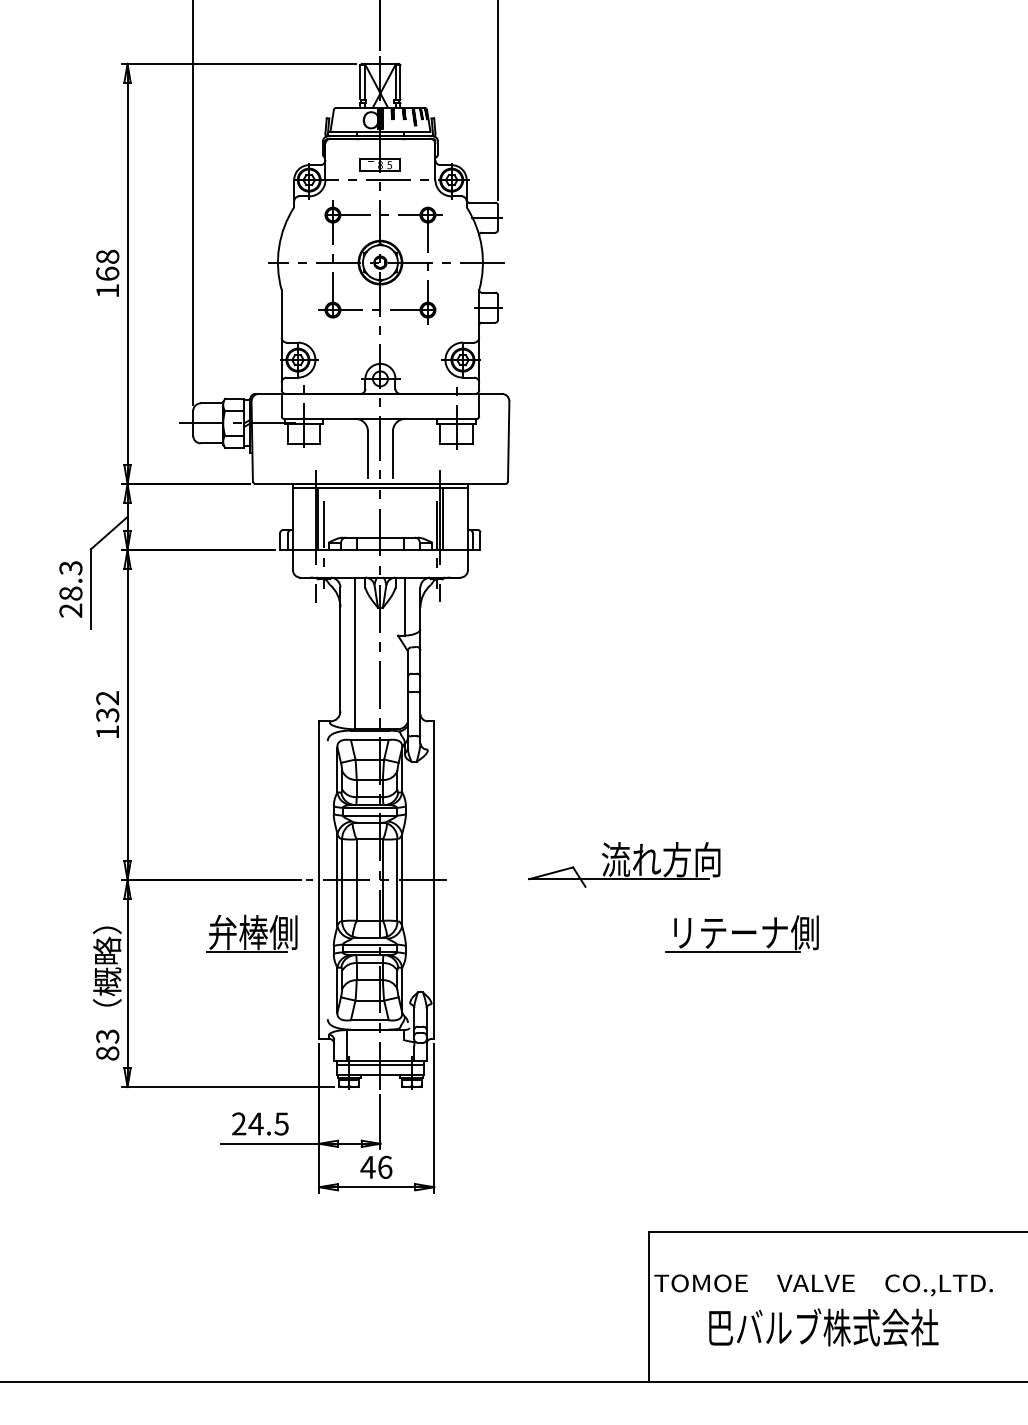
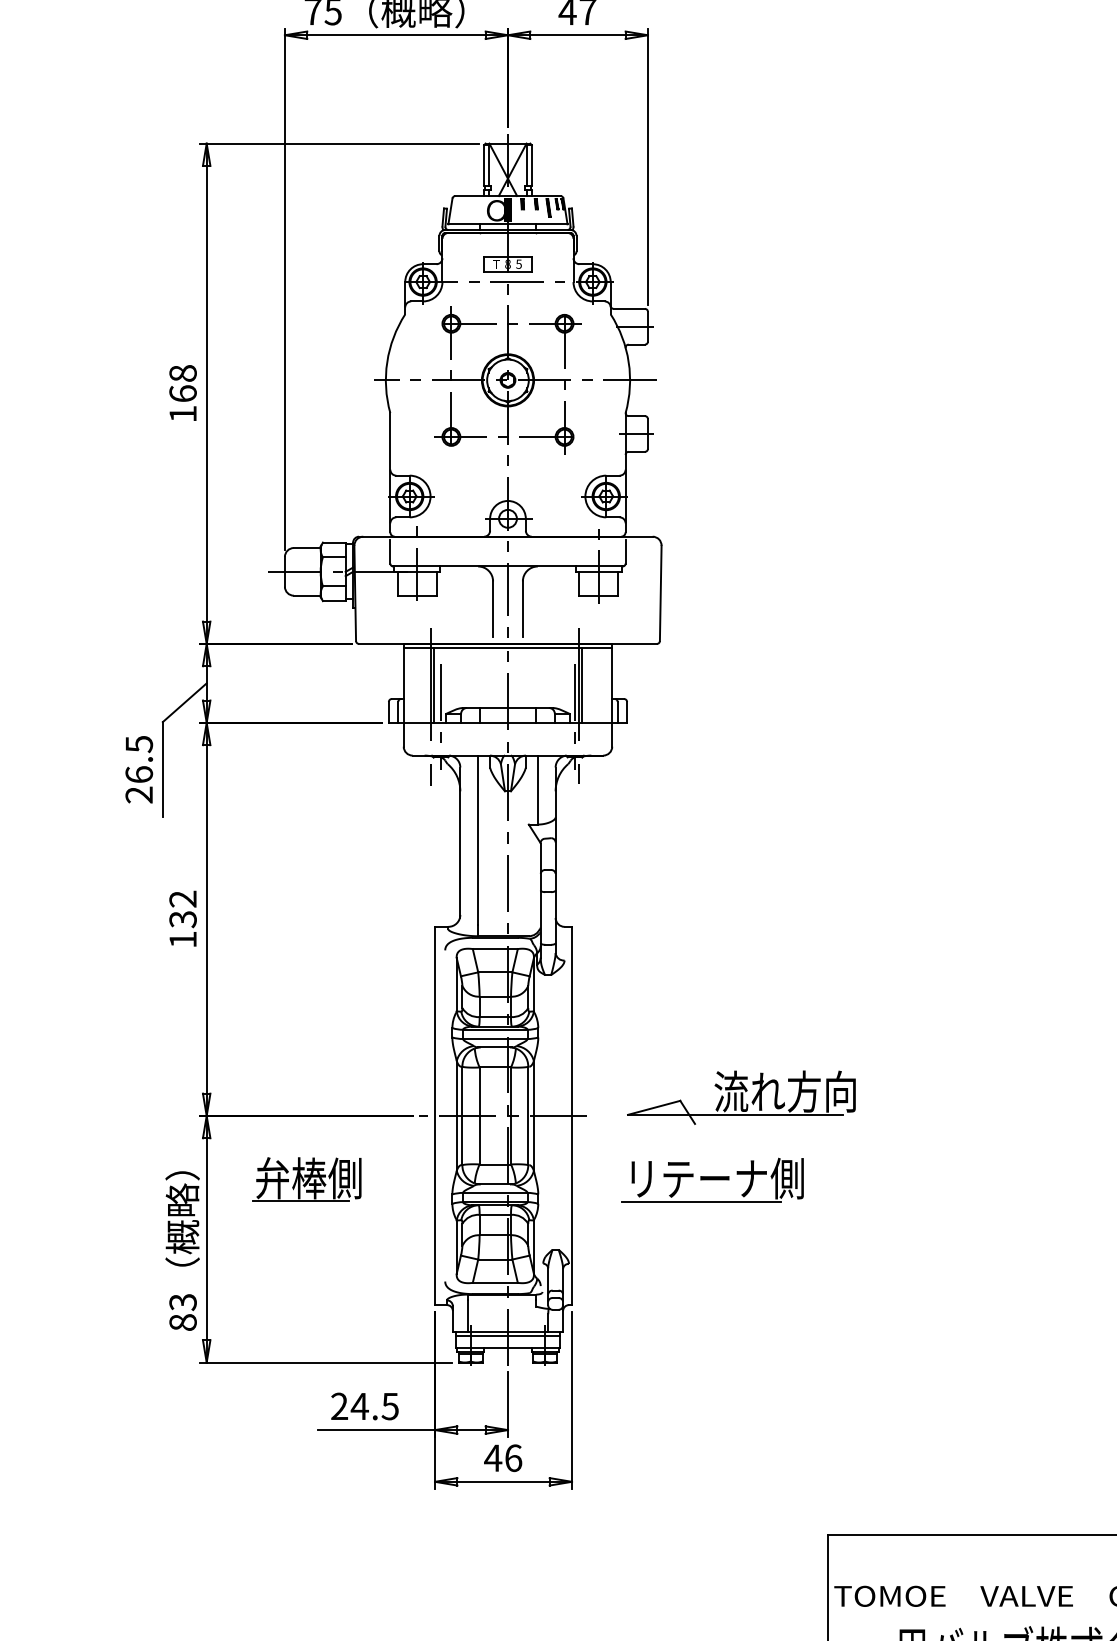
text: (70, 580) -> (138, 759), 28.3 -> 26.5
part: (624, 864) -> (741, 1097), moved
part: (251, 933) -> (306, 1179), moved
part: (741, 933) -> (711, 1179), moved

